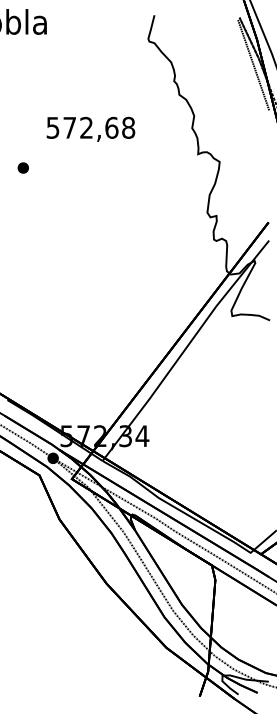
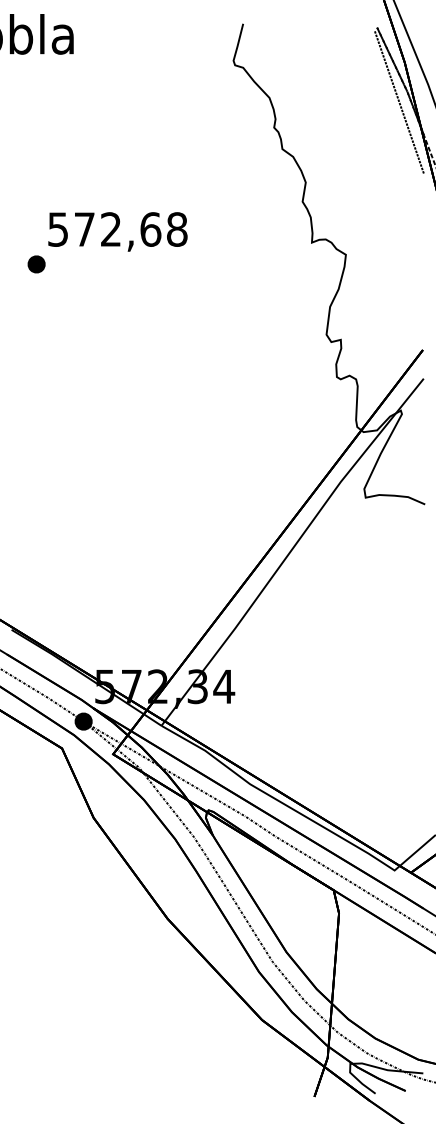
text: (90, 128) -> (117, 230), moved

